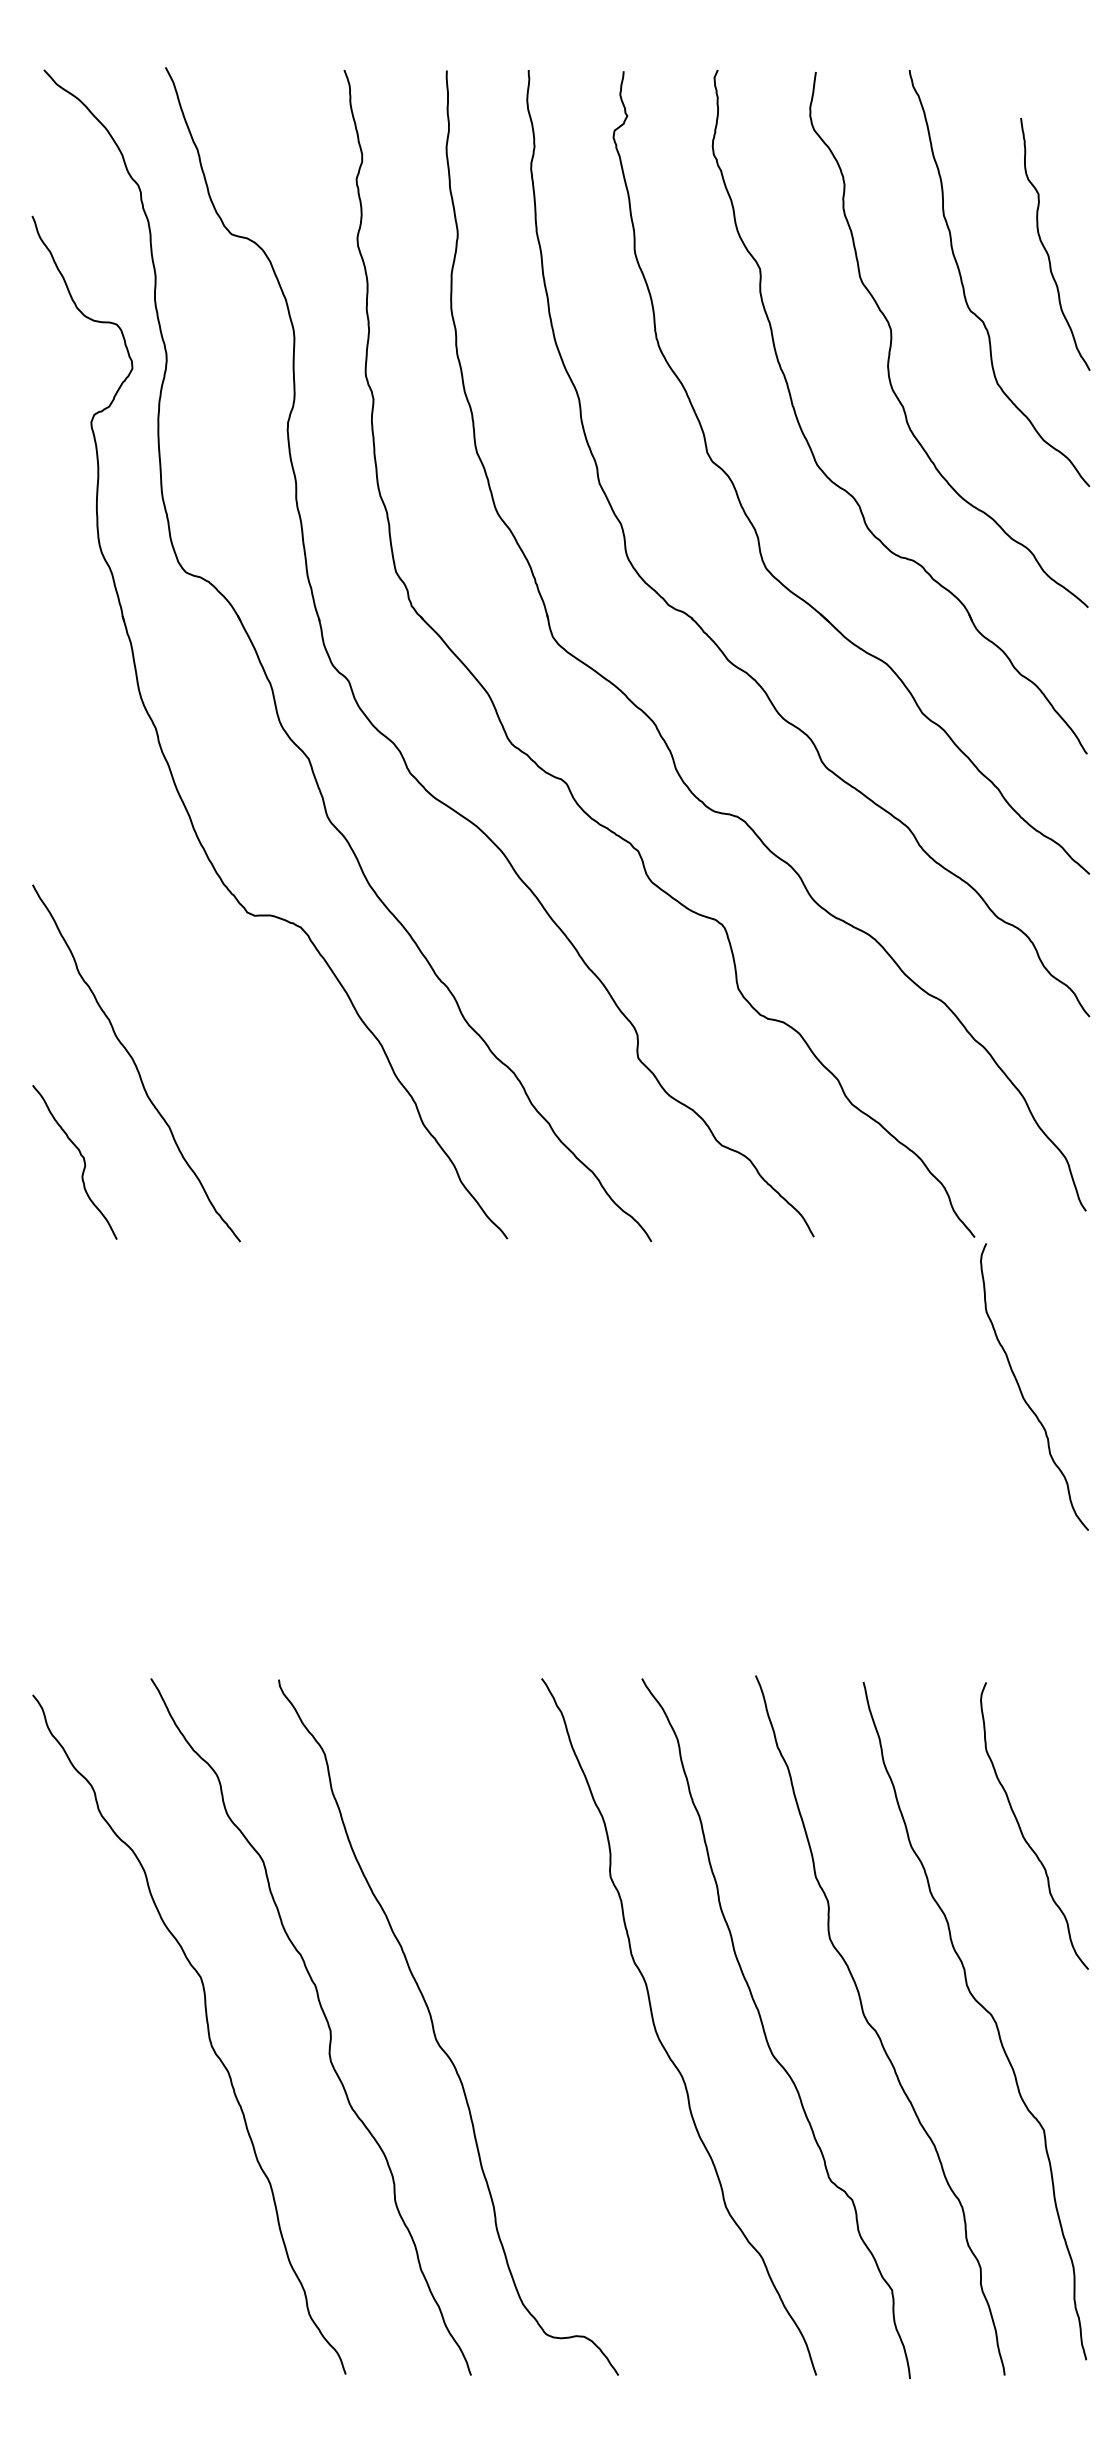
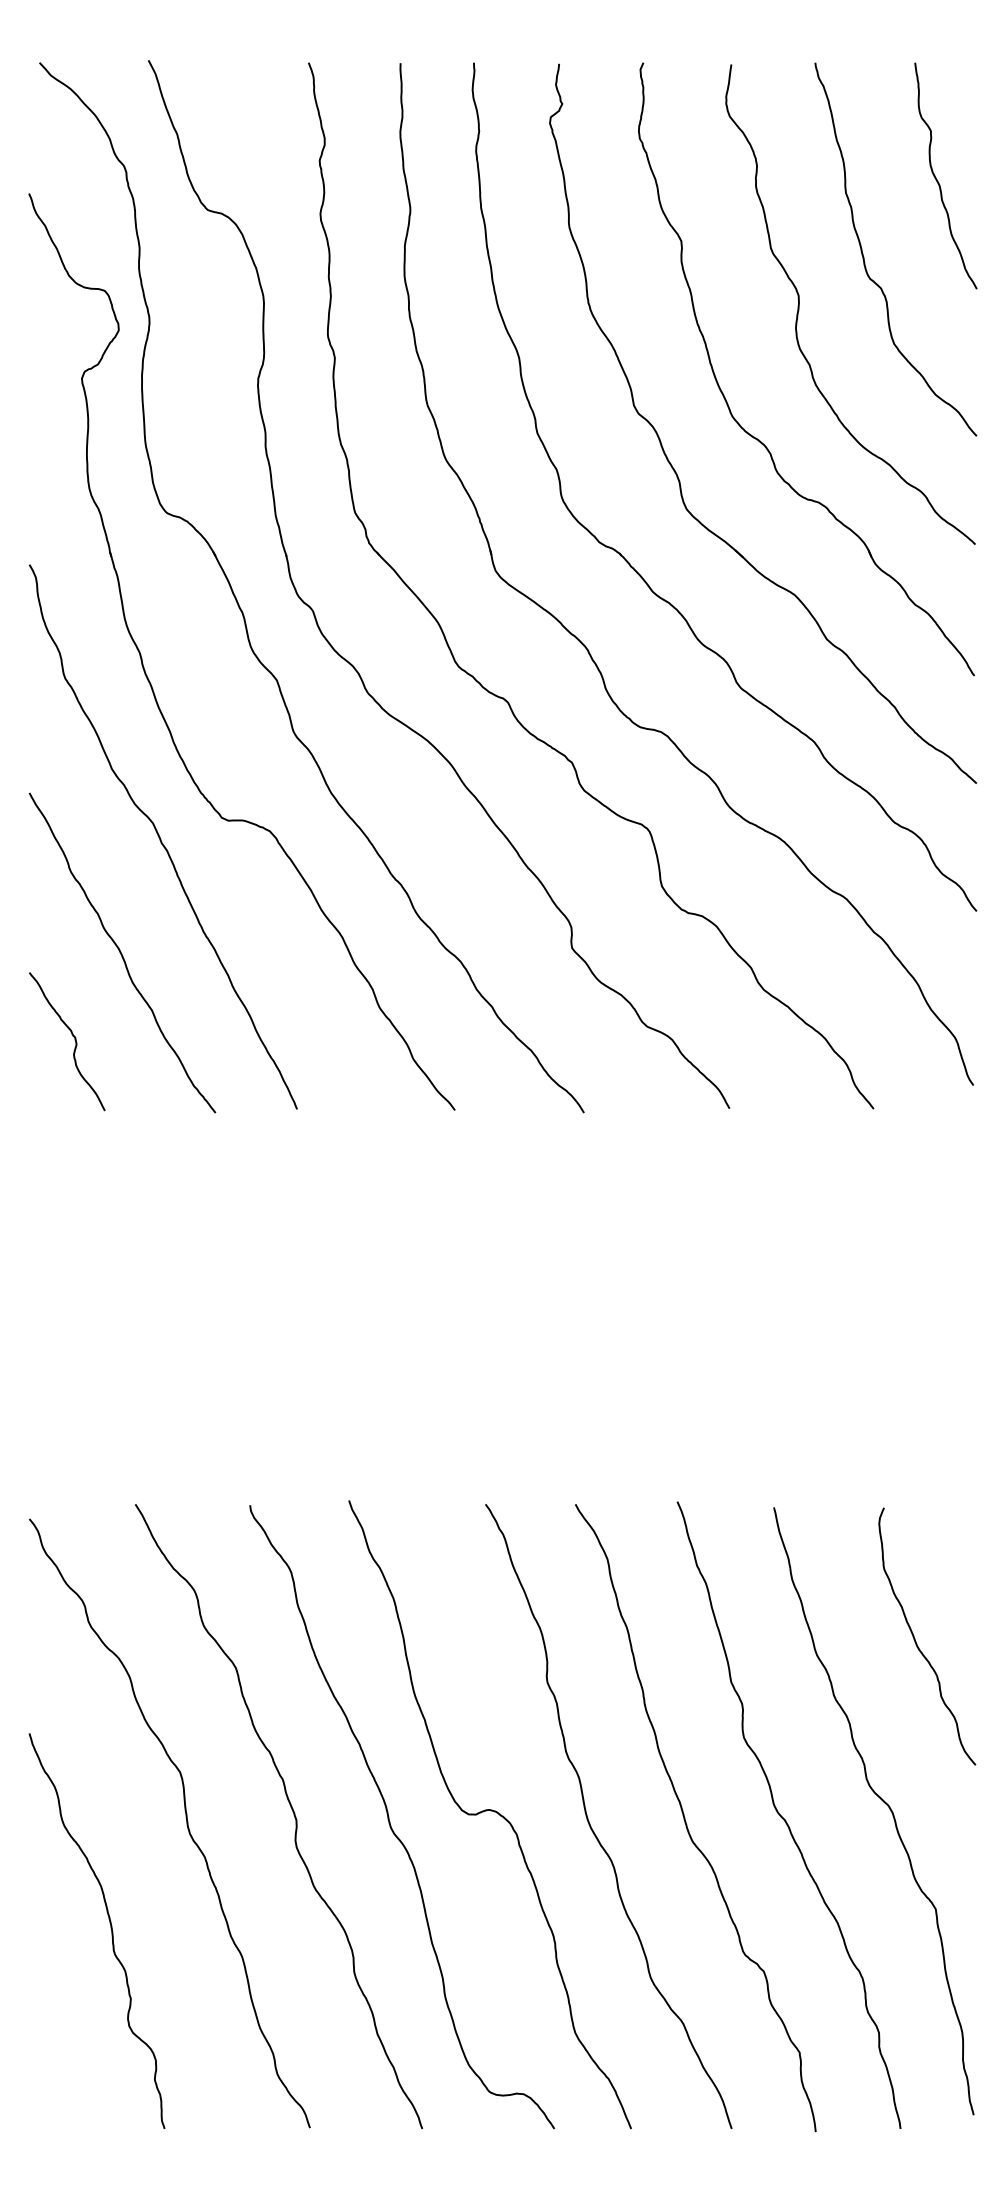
curve: (1046, 249) -> (938, 180), moved
curve: (179, 935) -> (160, 838), added
curve: (1022, 1392) -> (916, 1247), removed
curve: (548, 2021) -> (491, 1811), added
curve: (123, 2152) -> (110, 1929), added

